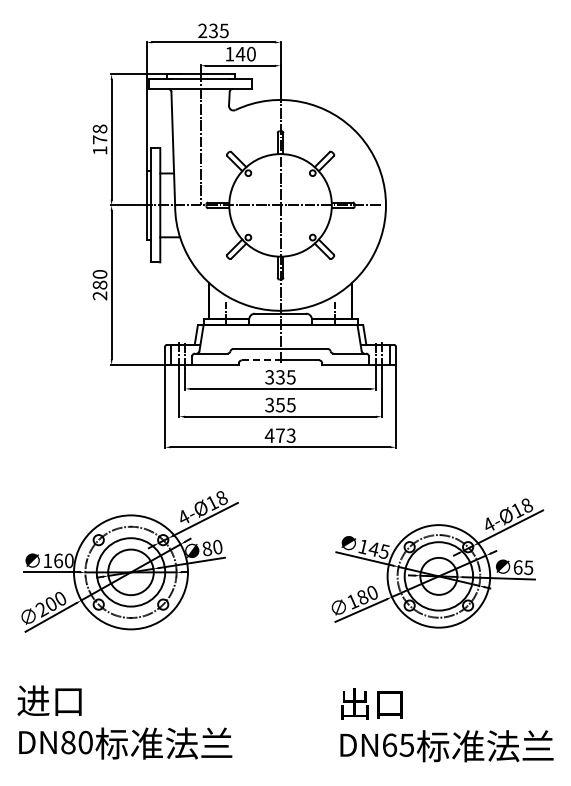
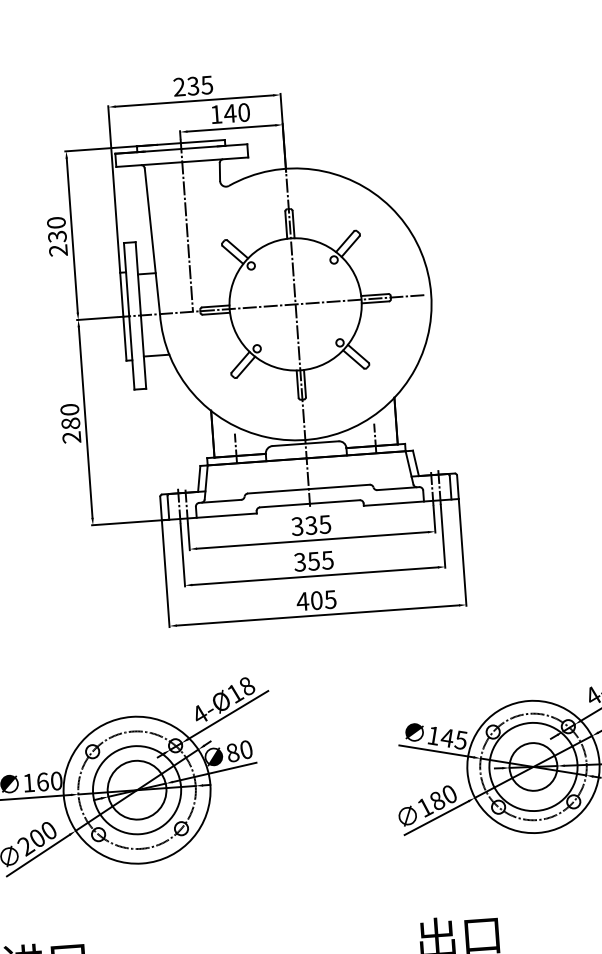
text: (99, 139) -> (56, 236), 178 -> 230
line: (261, 360) -> (285, 505), dashed -> solid
text: (285, 435) -> (323, 599), 473 -> 405

